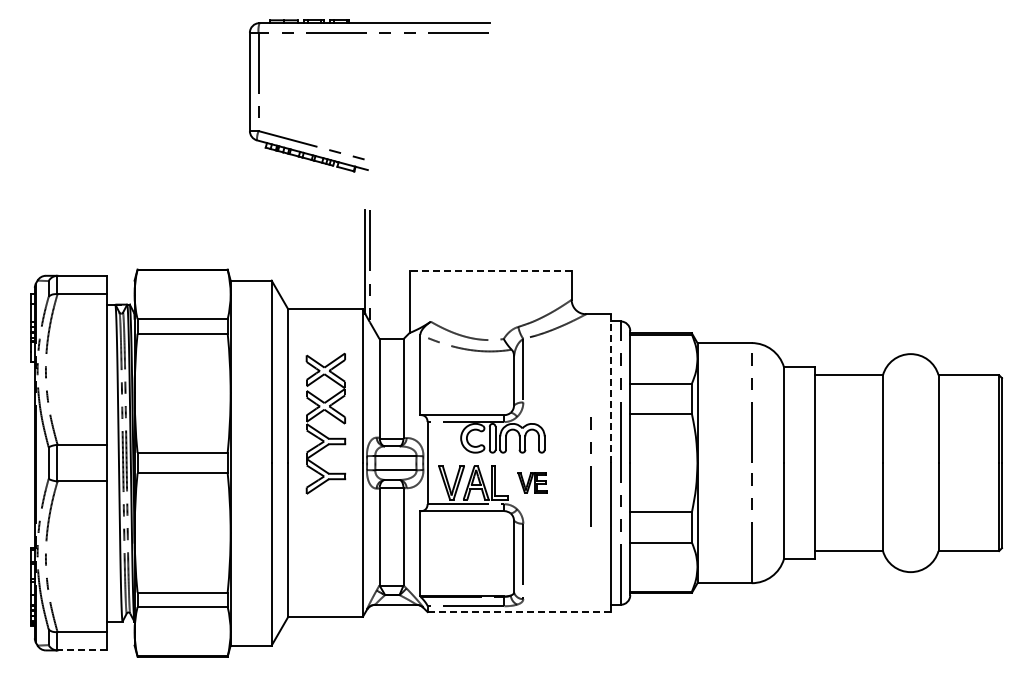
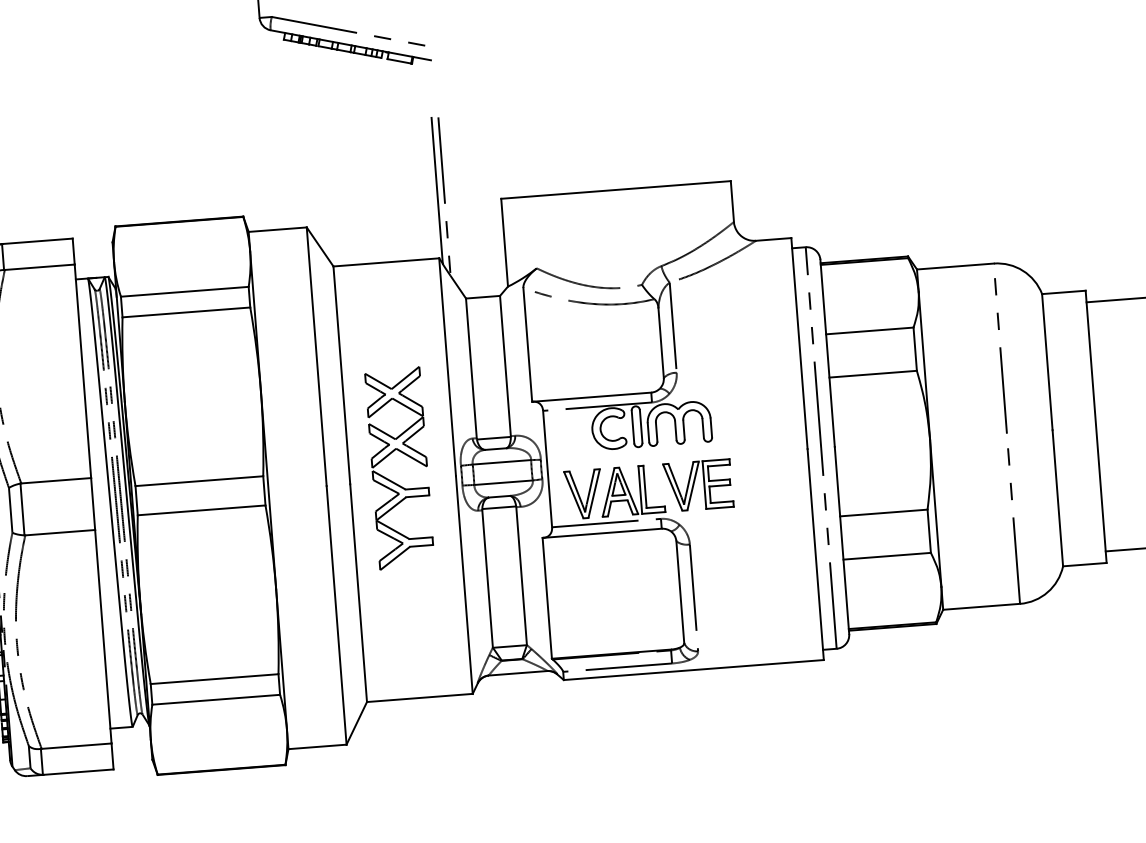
line: (490, 271) -> (615, 190), dashed -> solid
line: (611, 388) -> (800, 343), dashed -> solid
part: (329, 414) -> (403, 454), moved
line: (590, 471) -> (779, 463), removed
part: (532, 482) -> (698, 485), size x1.67
line: (519, 612) -> (694, 670), dashed -> solid
line: (82, 650) -> (79, 772), dashed -> solid

